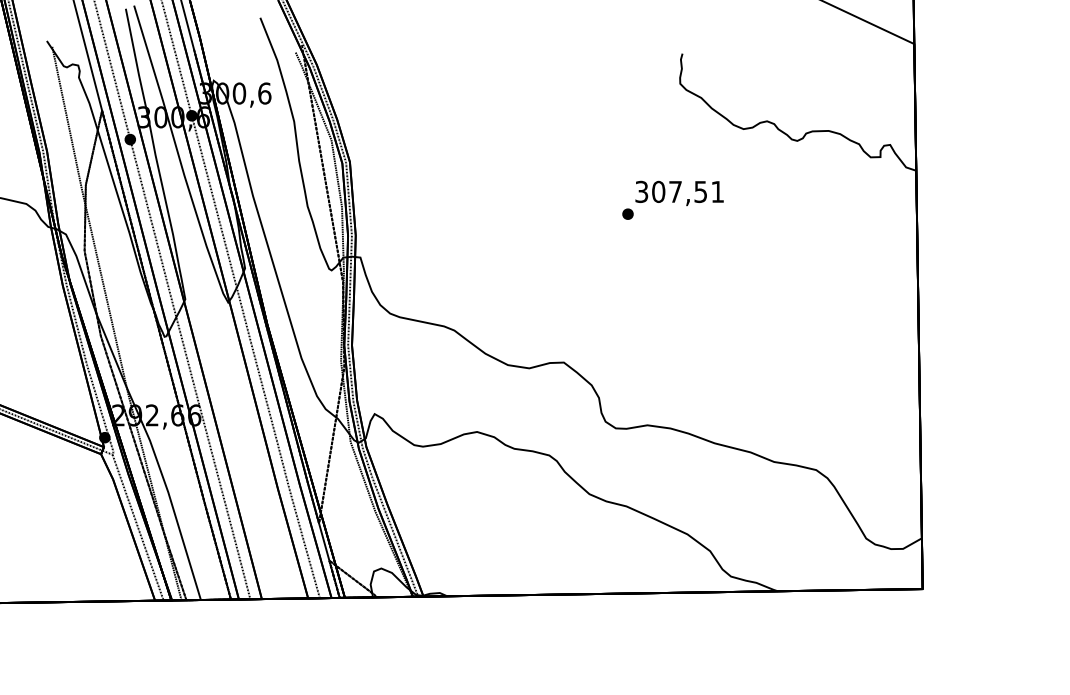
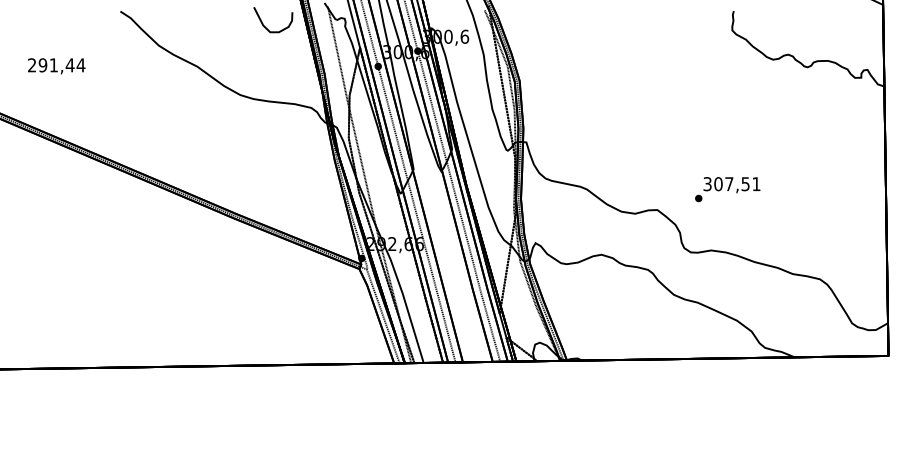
text: (672, 200) -> (727, 189), moved

